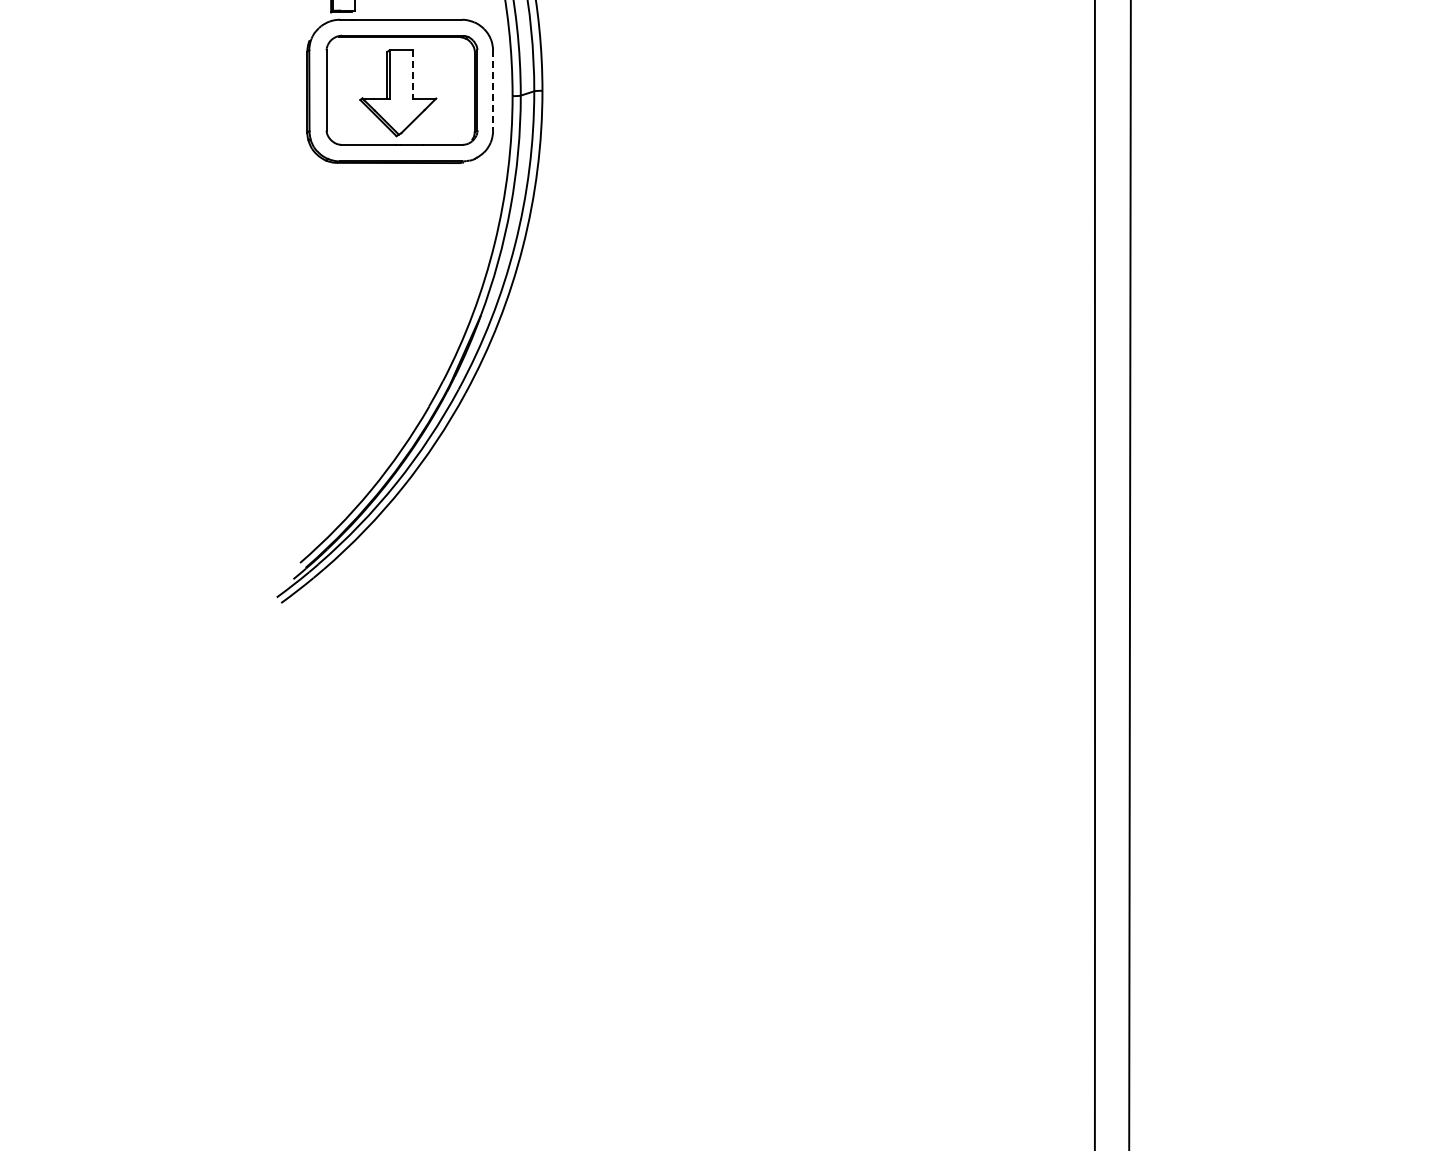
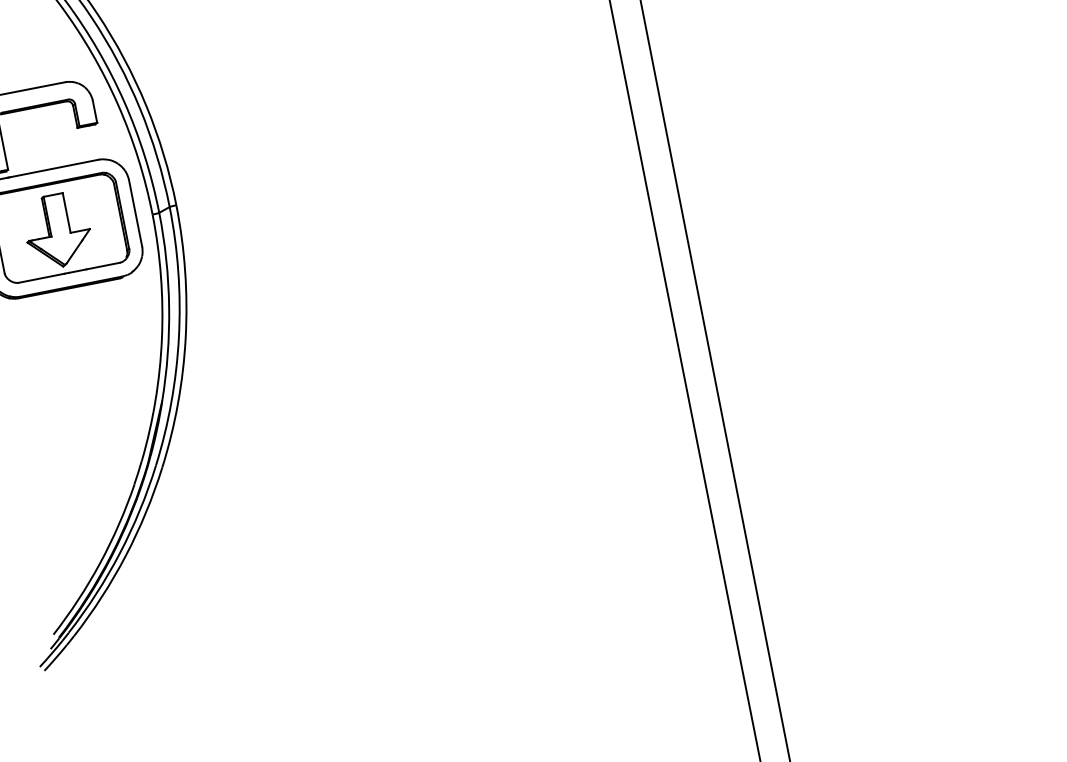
line: (412, 74) -> (66, 213), dashed -> solid
line: (493, 91) -> (136, 213), dashed -> solid

